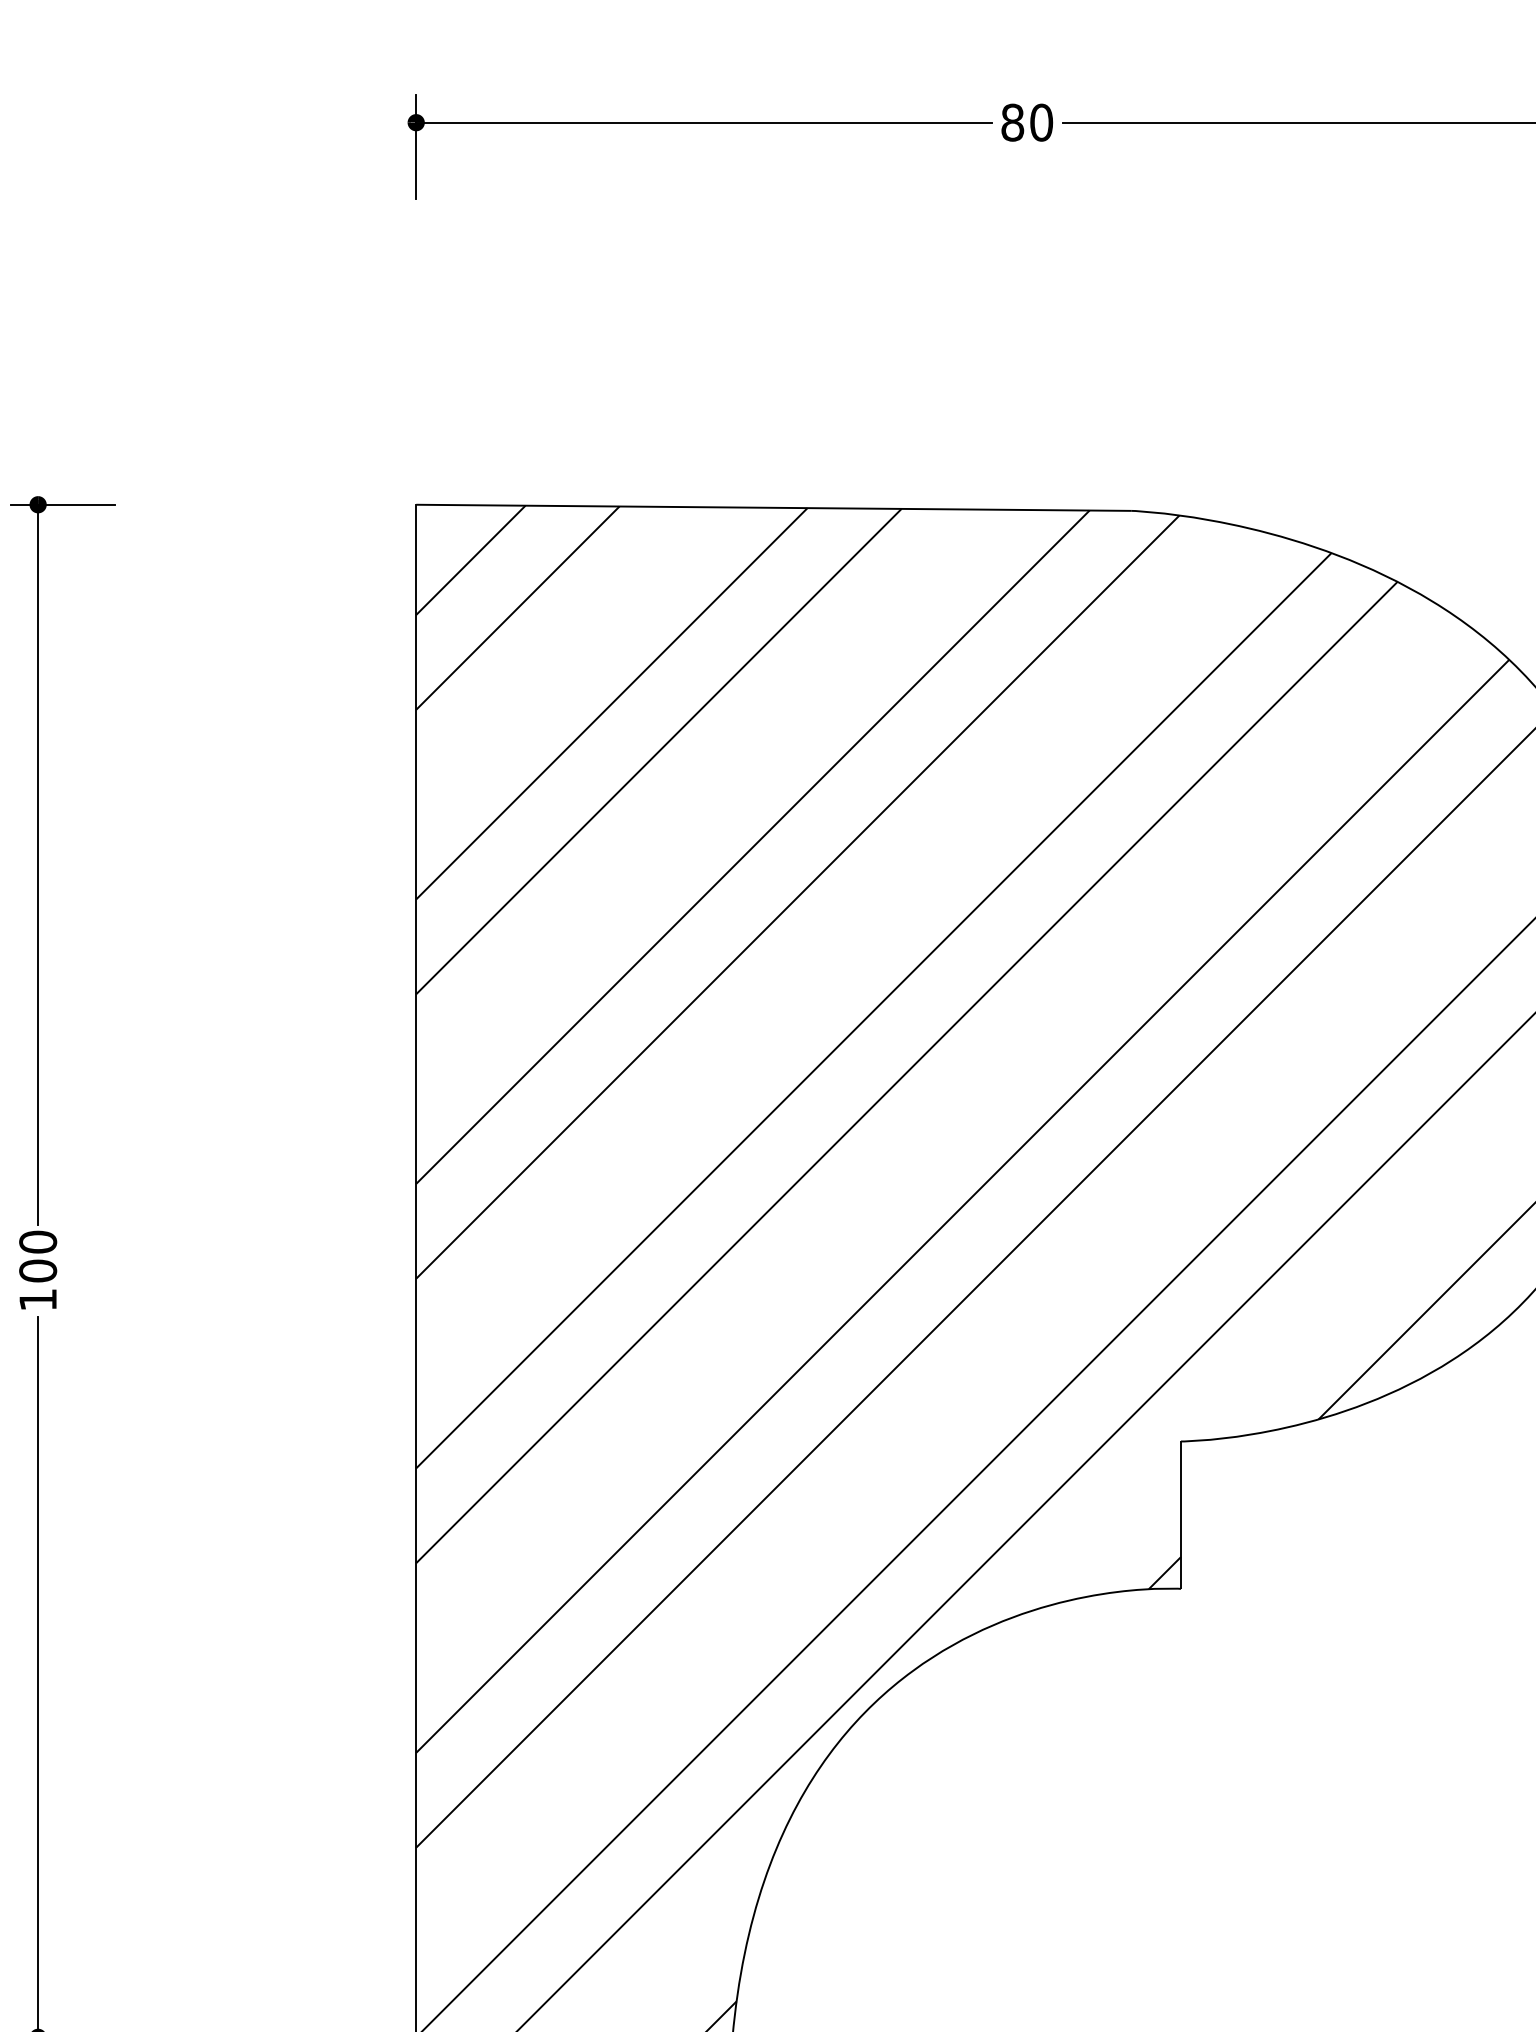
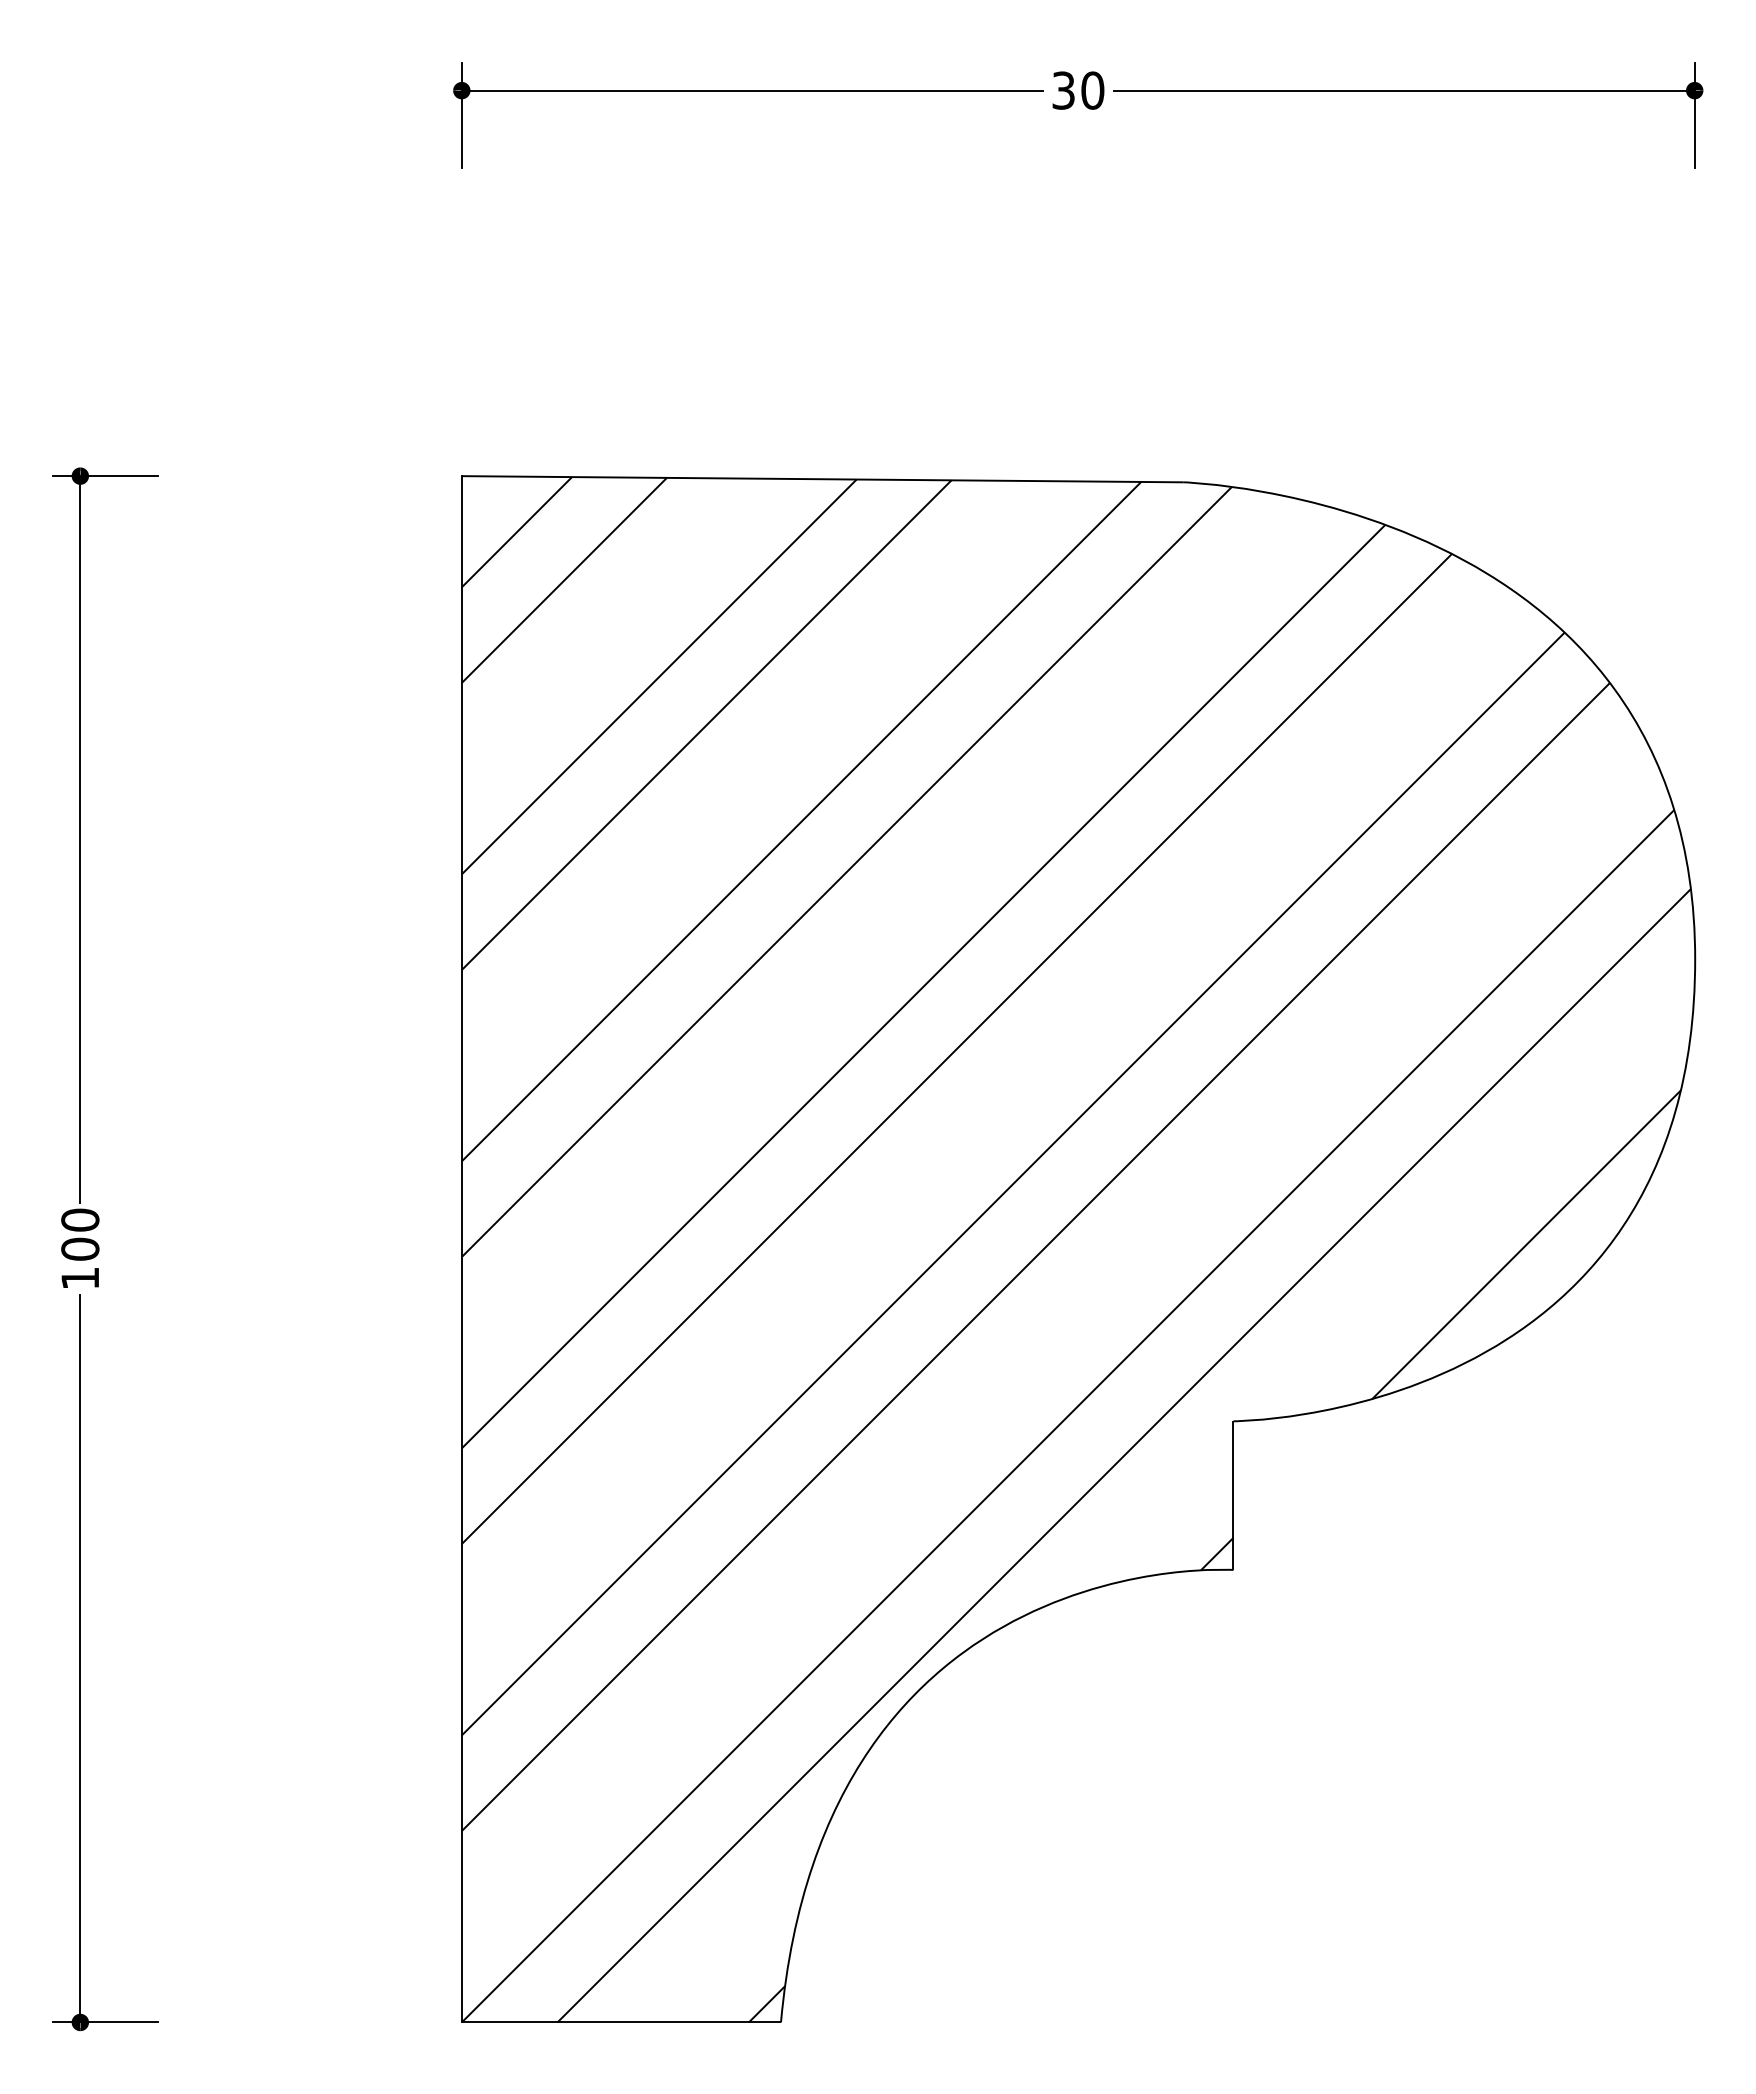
text: (1012, 122) -> (1063, 90), 80 -> 30

